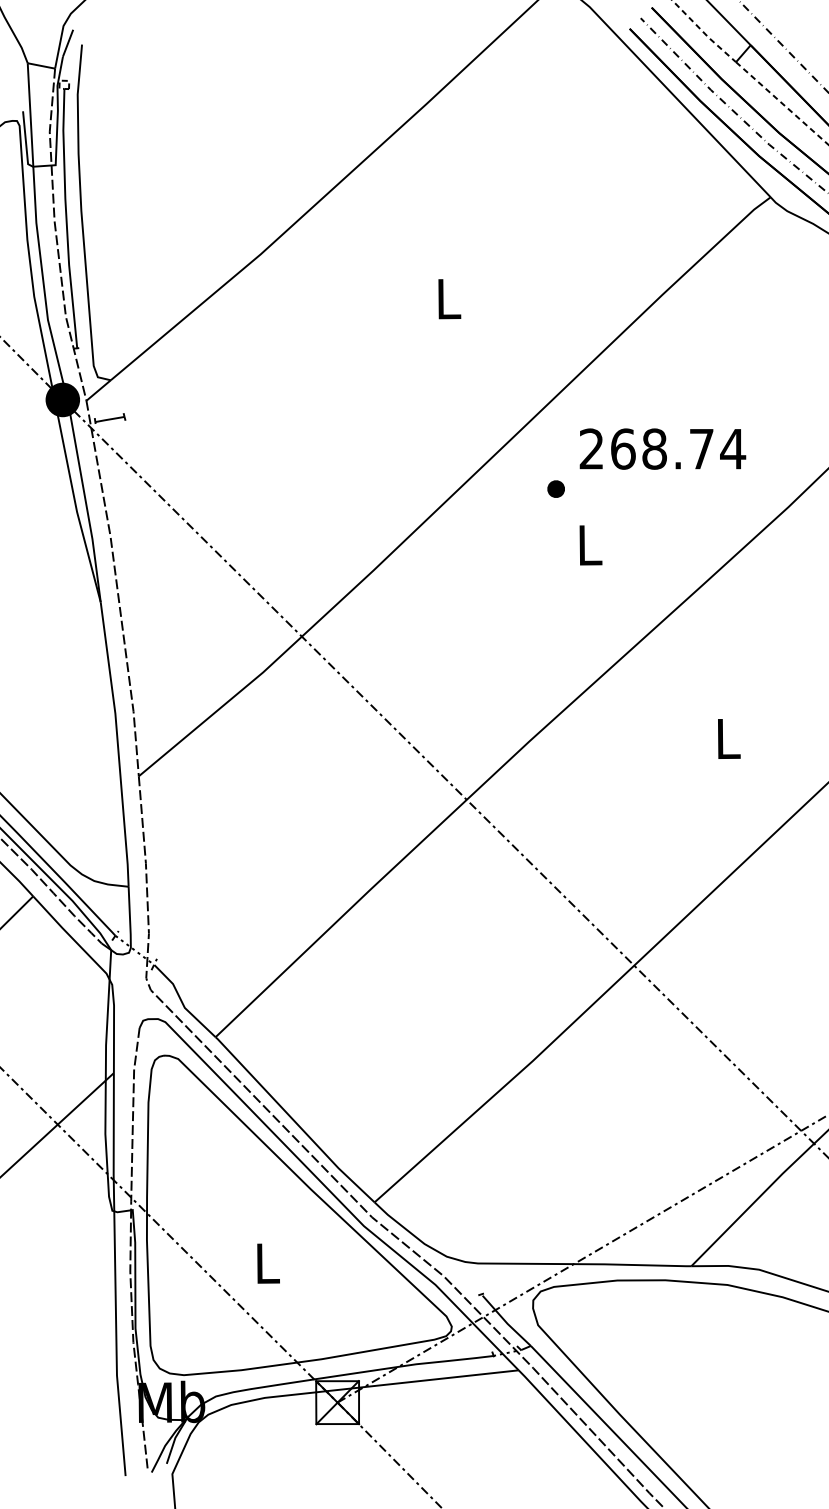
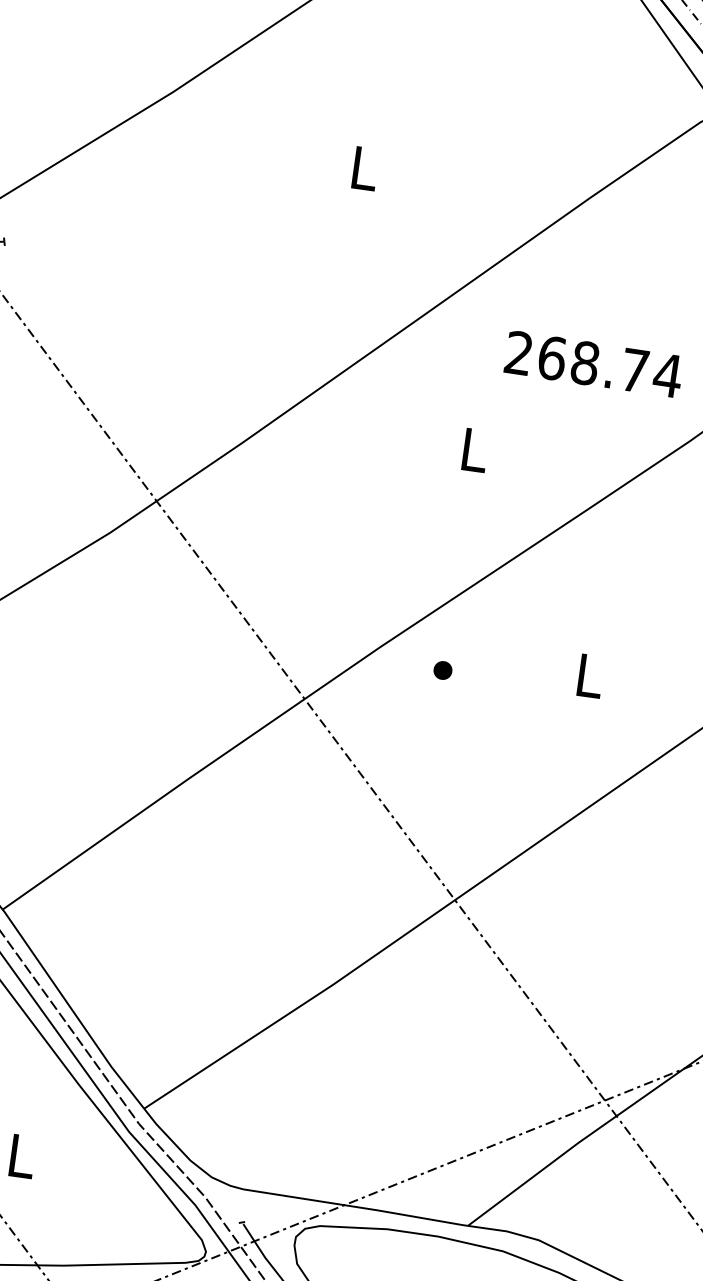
text: (662, 448) -> (593, 363), moved
part: (555, 488) -> (442, 669), moved

